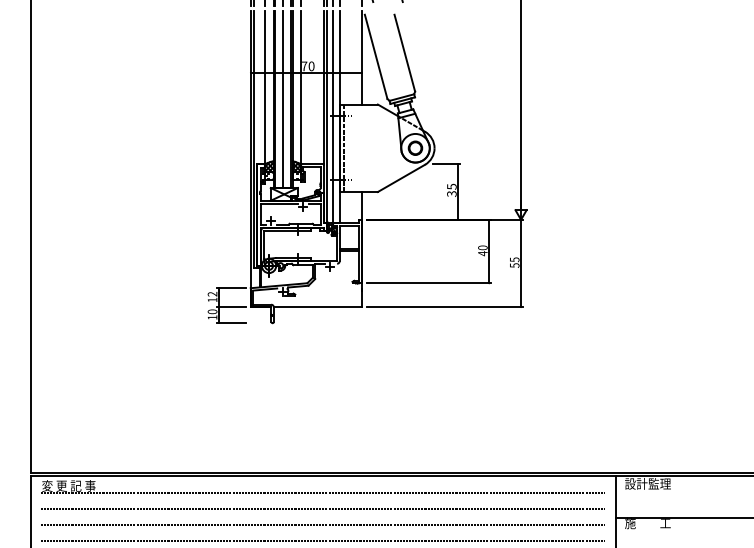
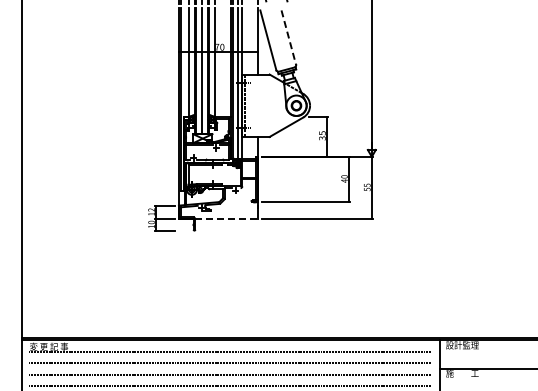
line: (404, 54) -> (288, 38), solid -> dashed
line: (318, 307) -> (227, 219), solid -> dashed

